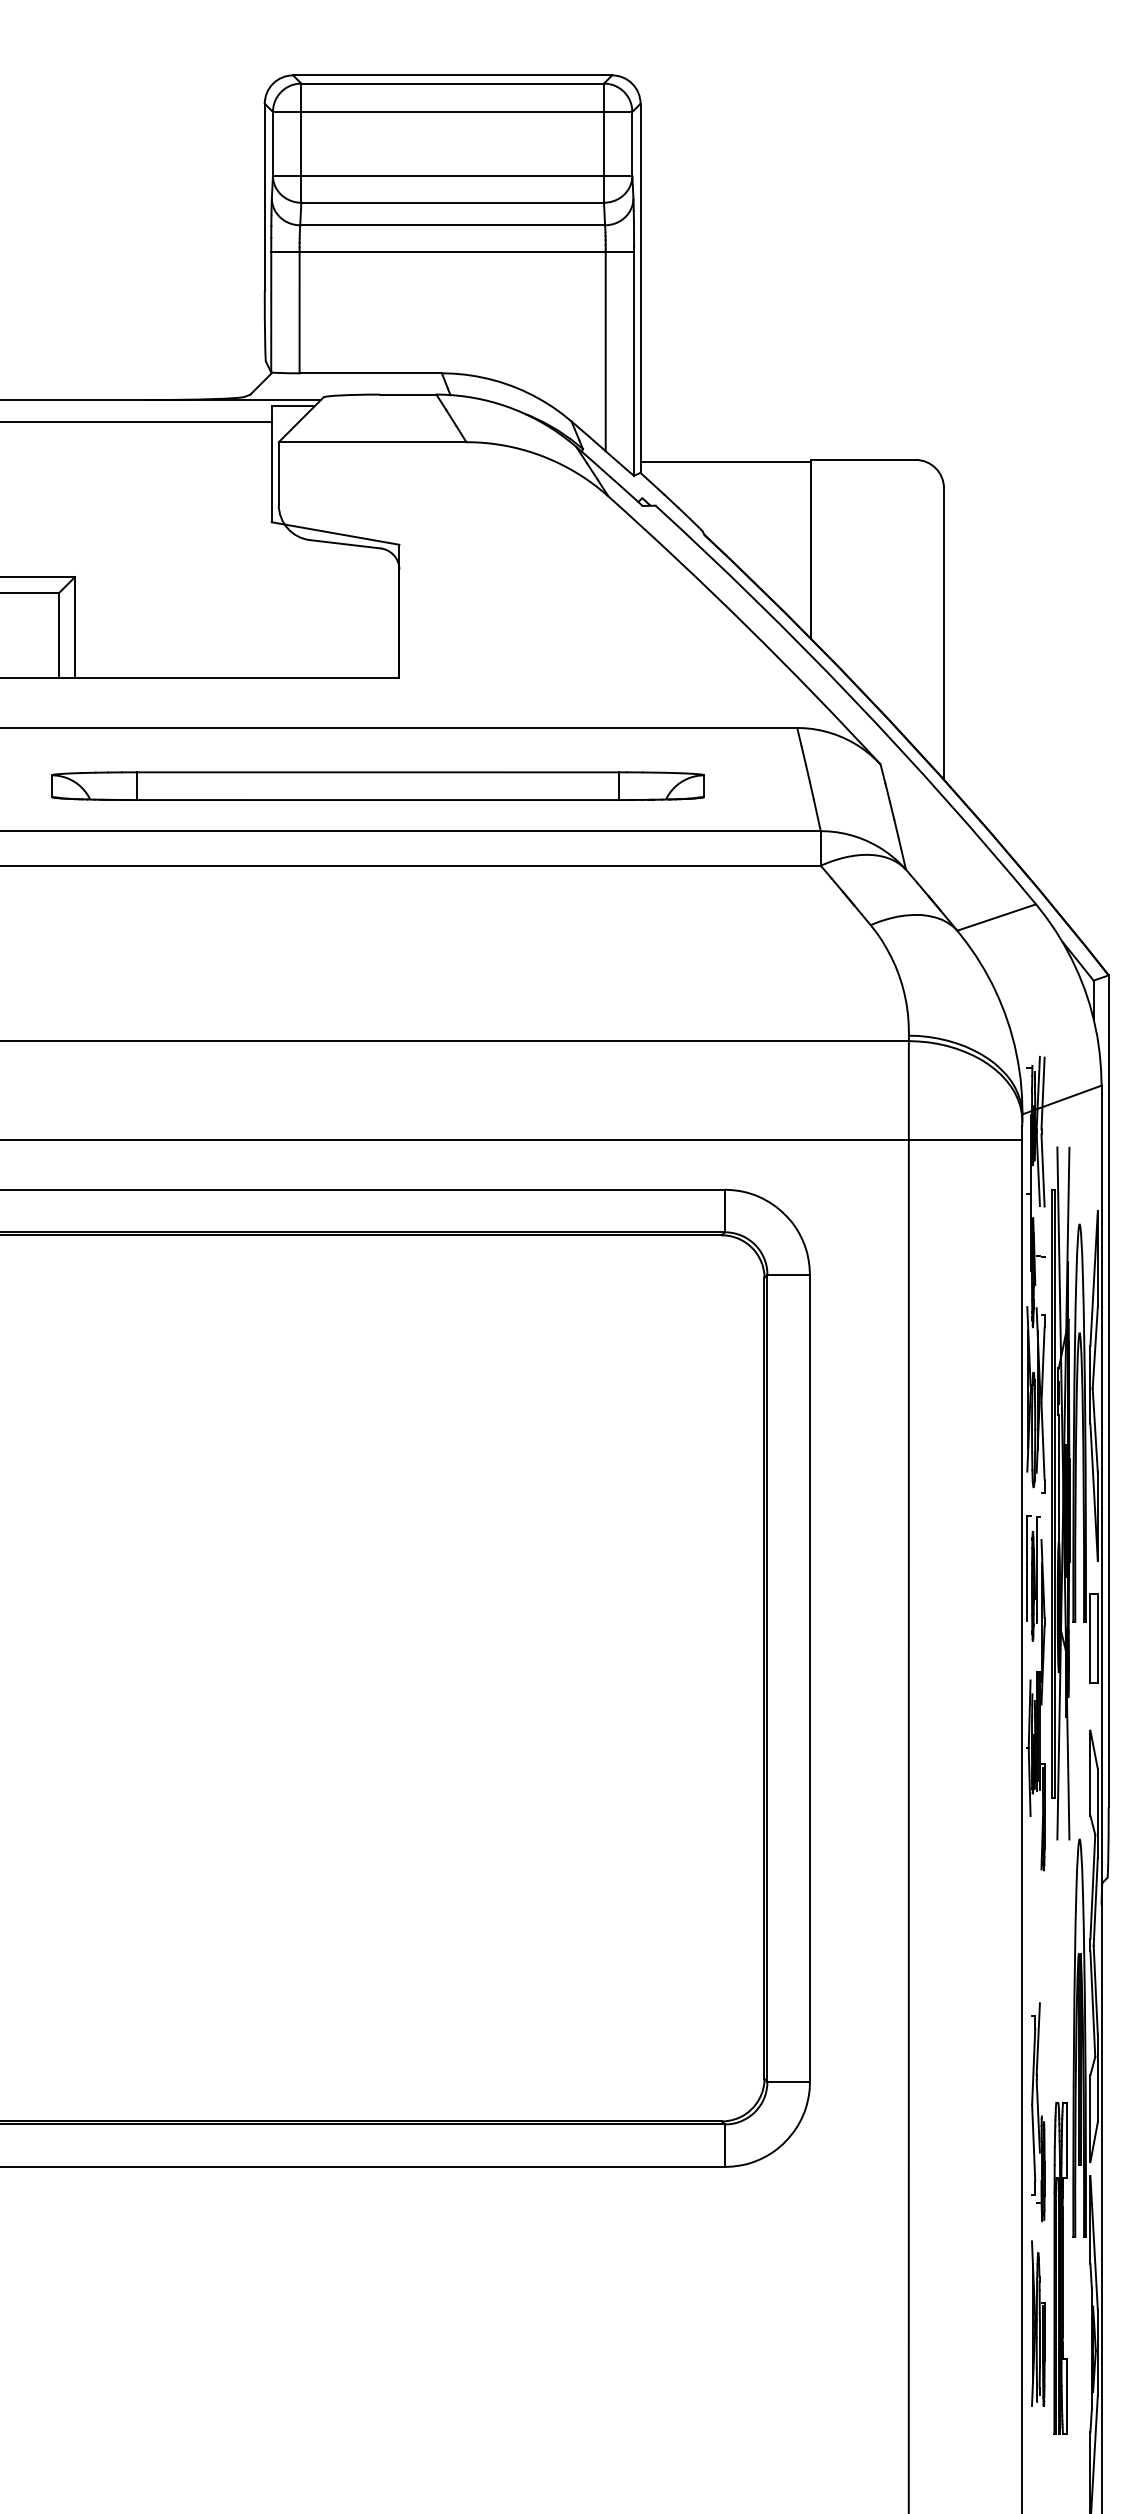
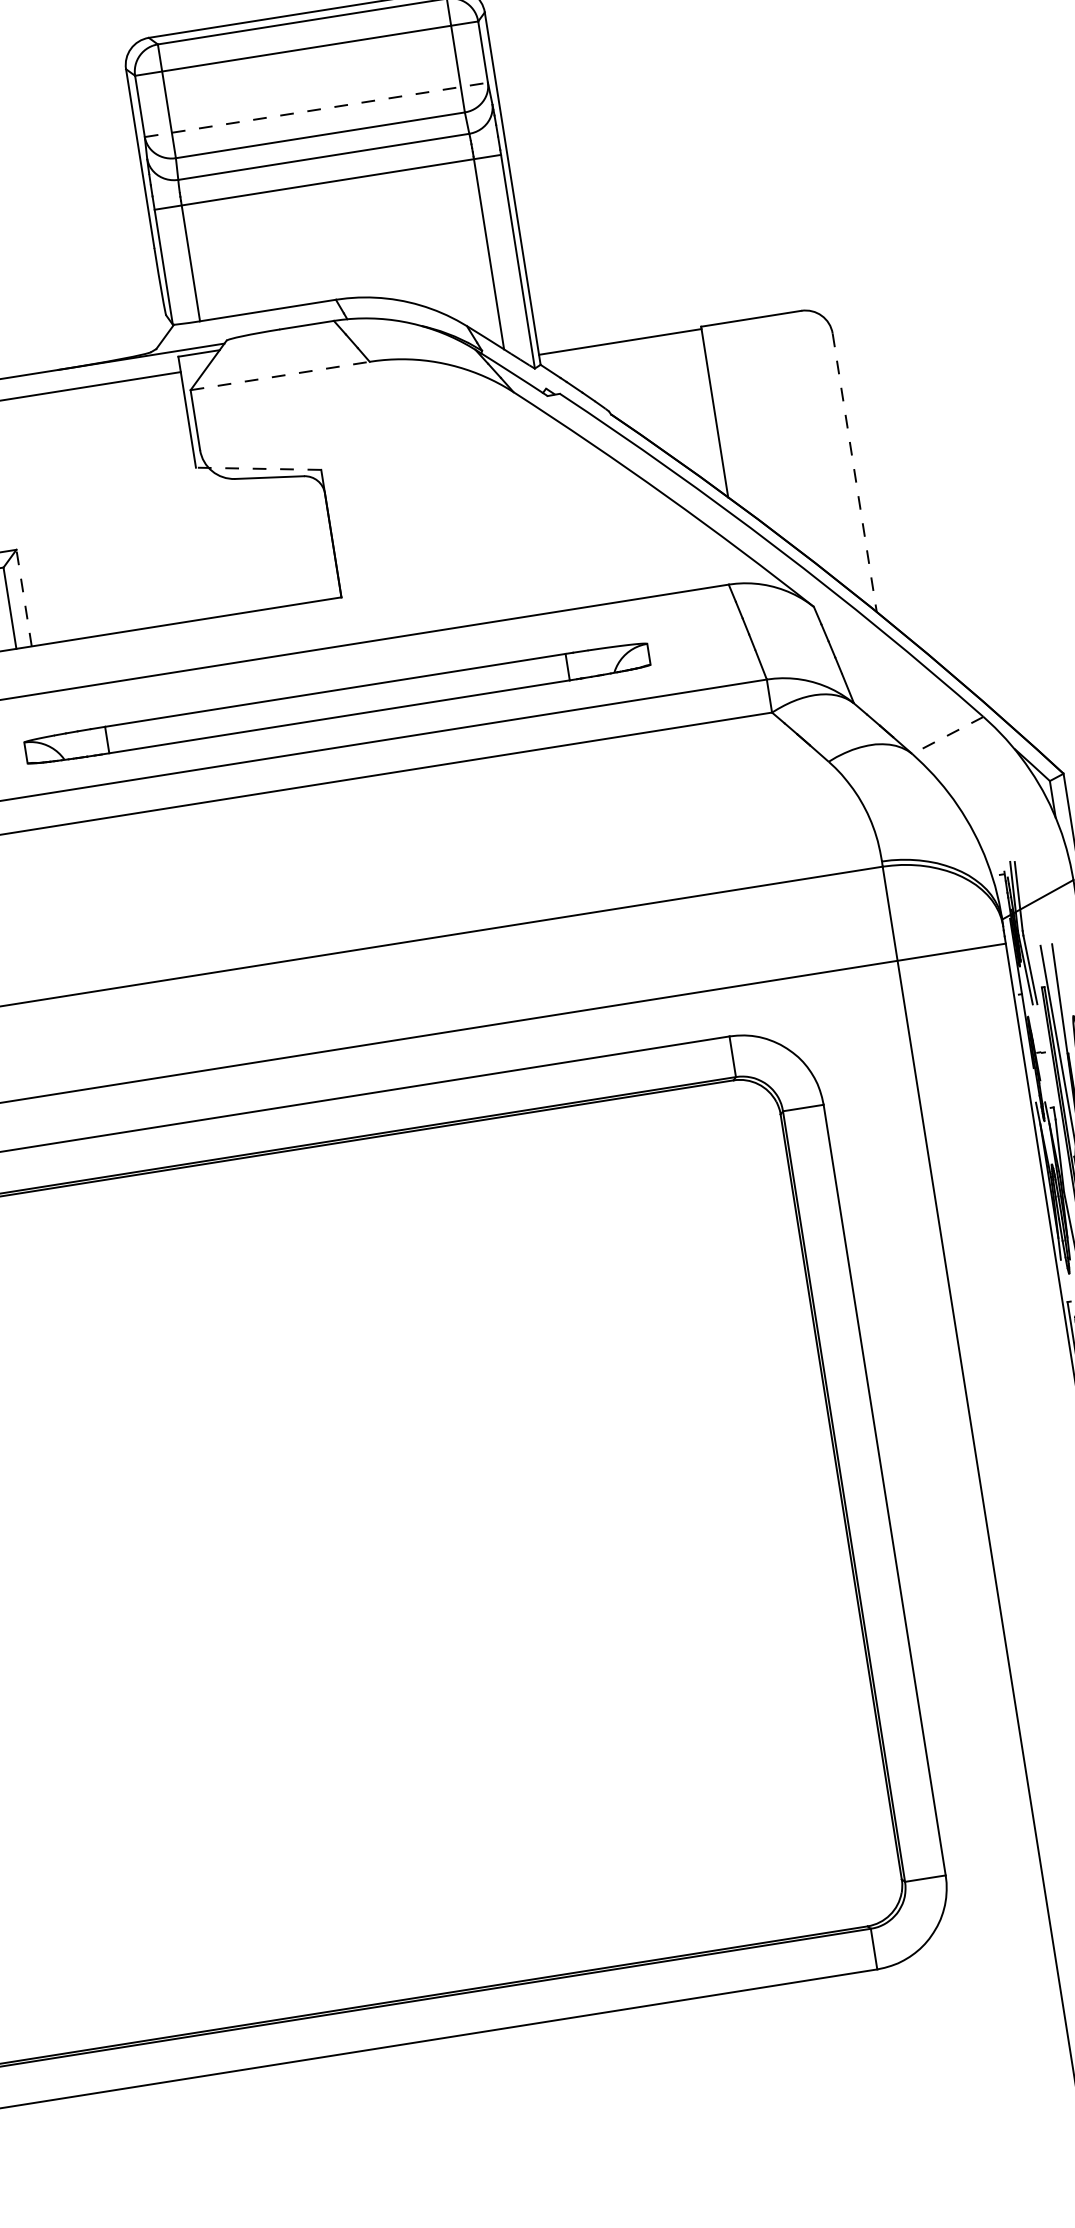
line: (452, 176) -> (316, 110), solid -> dashed
line: (372, 442) -> (280, 376), solid -> dashed
line: (335, 533) -> (258, 468), solid -> dashed
line: (75, 627) -> (24, 597), solid -> dashed
line: (944, 634) -> (855, 473), solid -> dashed
line: (996, 917) -> (947, 735), solid -> dashed

